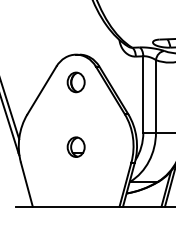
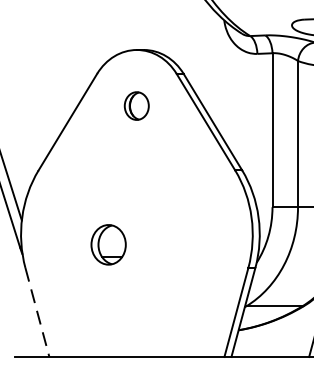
part: (75, 82) -> (135, 106), size x0.7
part: (75, 146) -> (107, 243), moved
line: (26, 184) -> (36, 312), solid -> dashed

